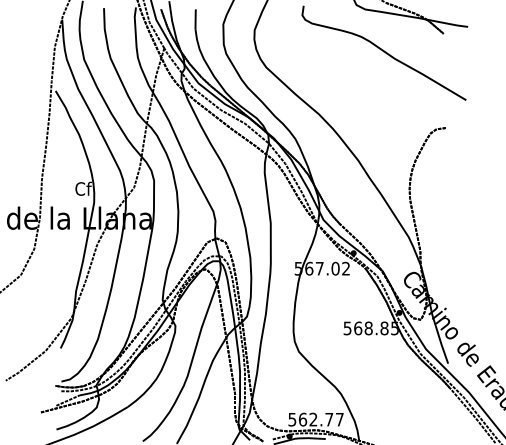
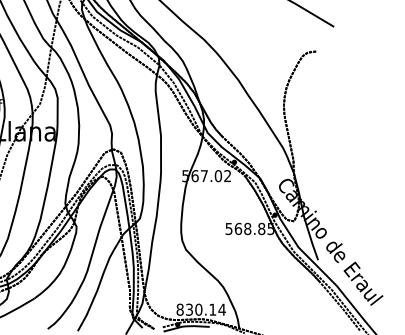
text: (316, 419) -> (201, 309), 562.77 -> 830.14

